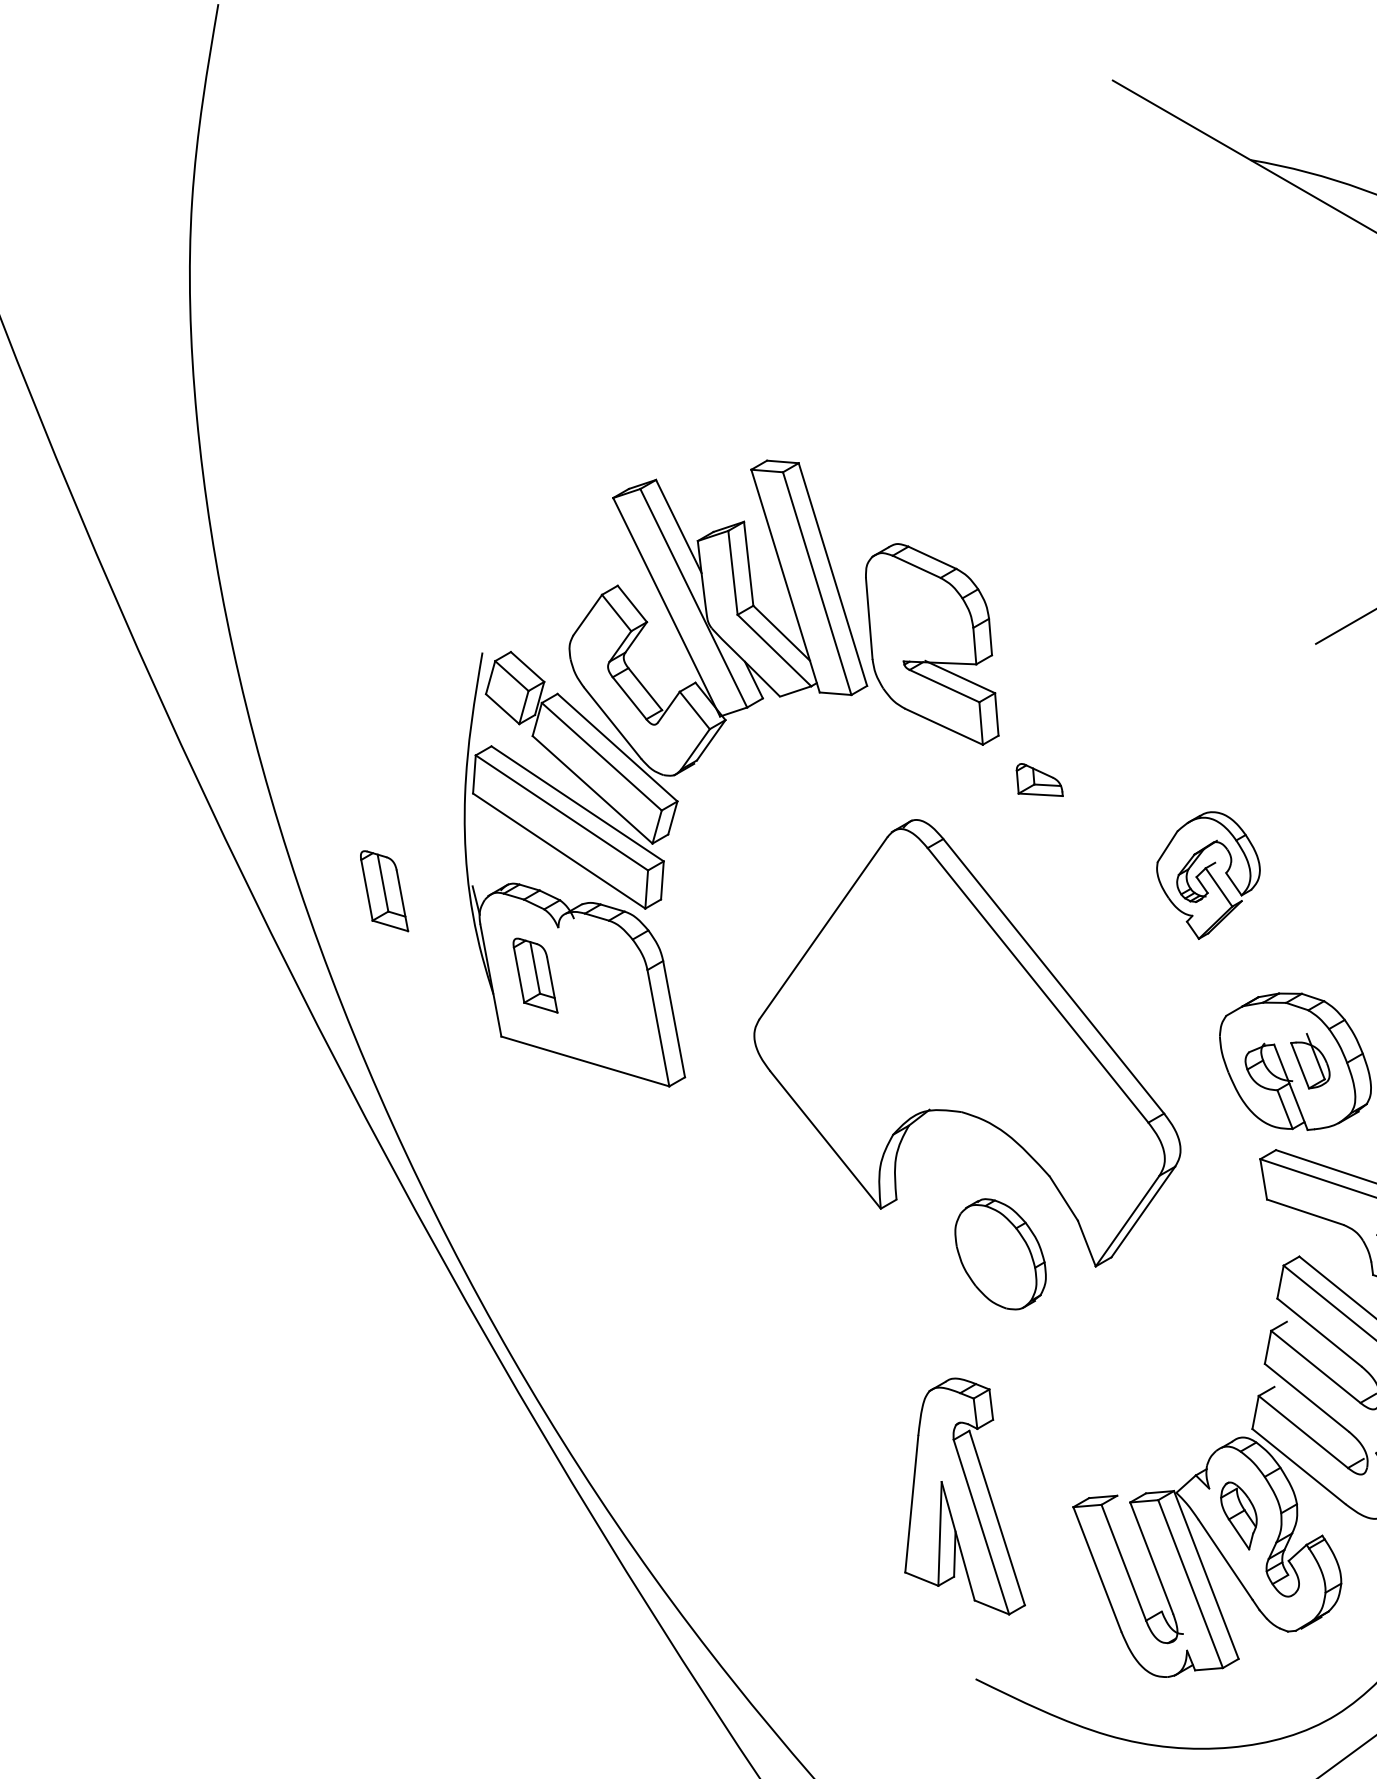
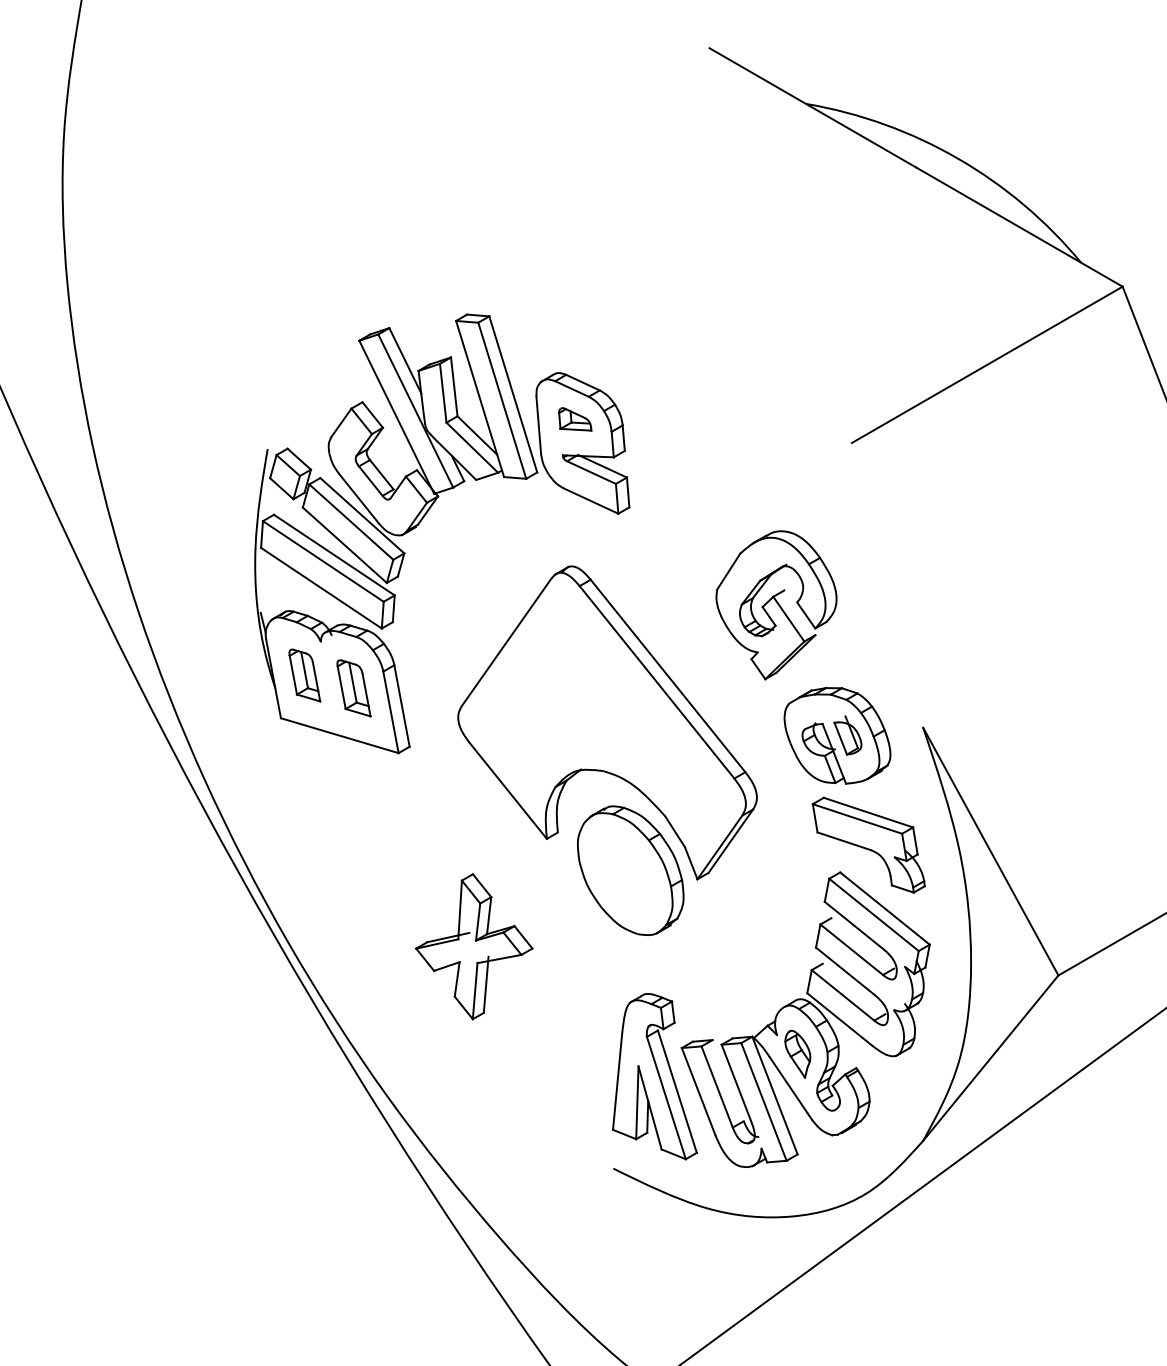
part: (1040, 780) -> (575, 419), moved
part: (1208, 875) -> (776, 605), size x1.67
part: (383, 891) -> (353, 688), moved
part: (1000, 1253) -> (630, 870), size x1.67
part: (777, 1362) -> (474, 946), added
part: (964, 1496) -> (654, 1076), moved

